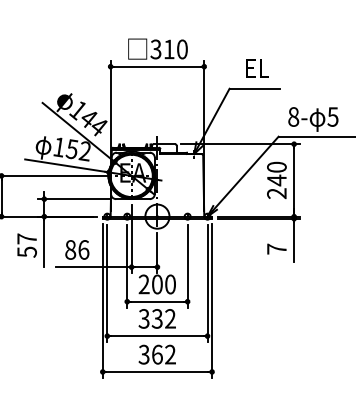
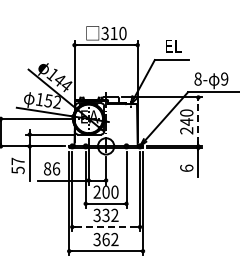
text: (332, 116) -> (224, 78), 5 -> 9
line: (294, 179) -> (198, 121), solid -> dashed
text: (276, 247) -> (186, 167), 7 -> 6
line: (158, 336) -> (106, 227), solid -> dashed

